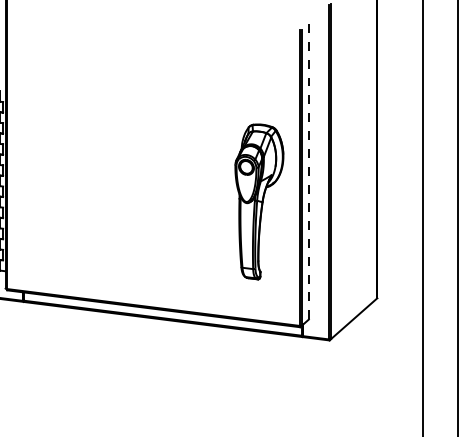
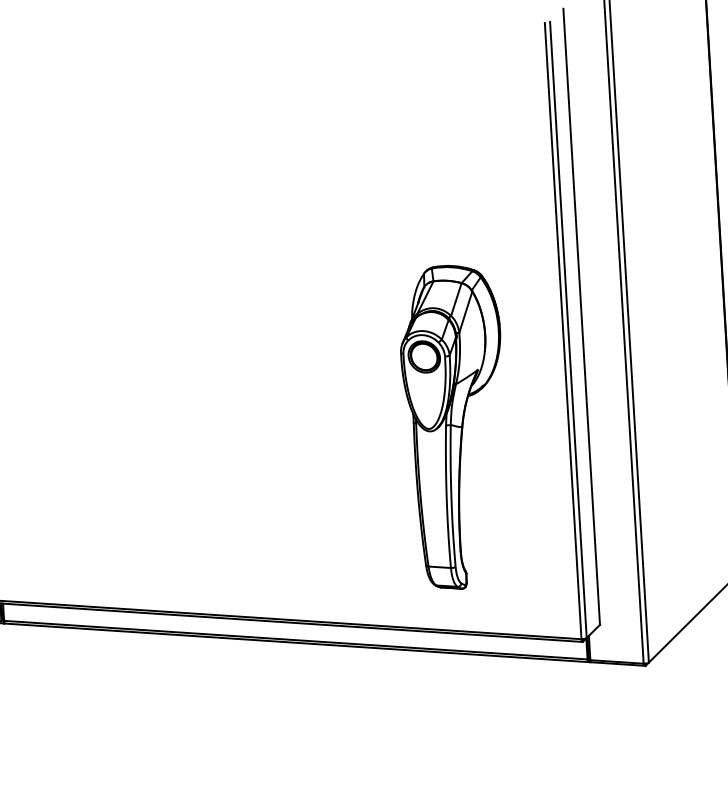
line: (308, 171) -> (580, 316), dashed -> solid
part: (259, 201) -> (455, 426), moved

